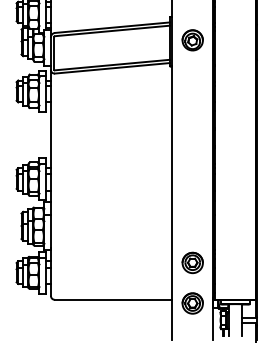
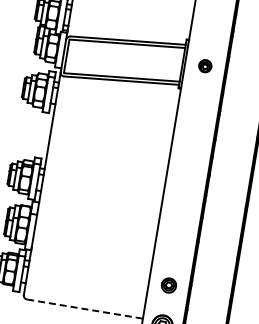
part: (192, 40) -> (205, 66), size x0.6
part: (192, 262) -> (168, 285), size x0.7
line: (113, 299) -> (84, 308), solid -> dashed

